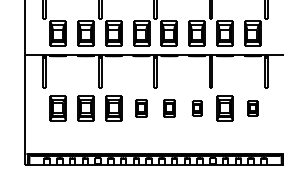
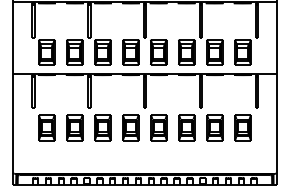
part: (141, 108) -> (130, 127), size x1.43
part: (168, 108) -> (158, 127), size x1.43
part: (196, 108) -> (186, 127), size x1.67
part: (252, 108) -> (242, 127), size x1.67

